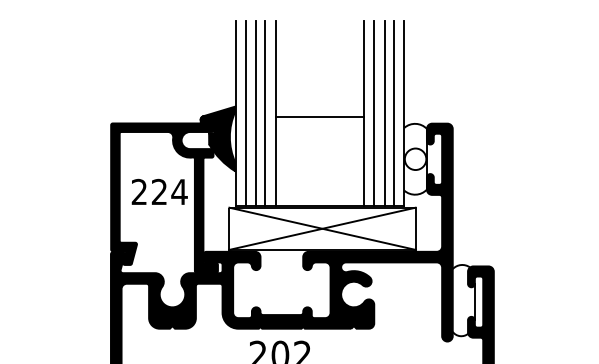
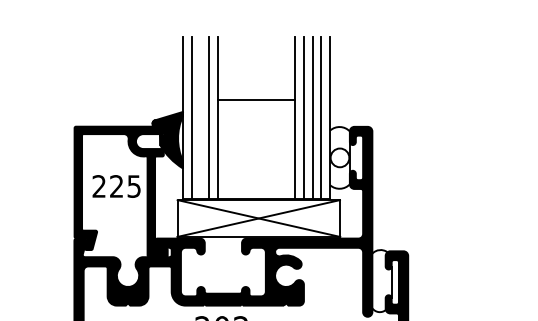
line: (255, 114) -> (200, 118), removed
line: (319, 116) -> (256, 99), moved
text: (179, 192) -> (134, 186), 224 -> 225

